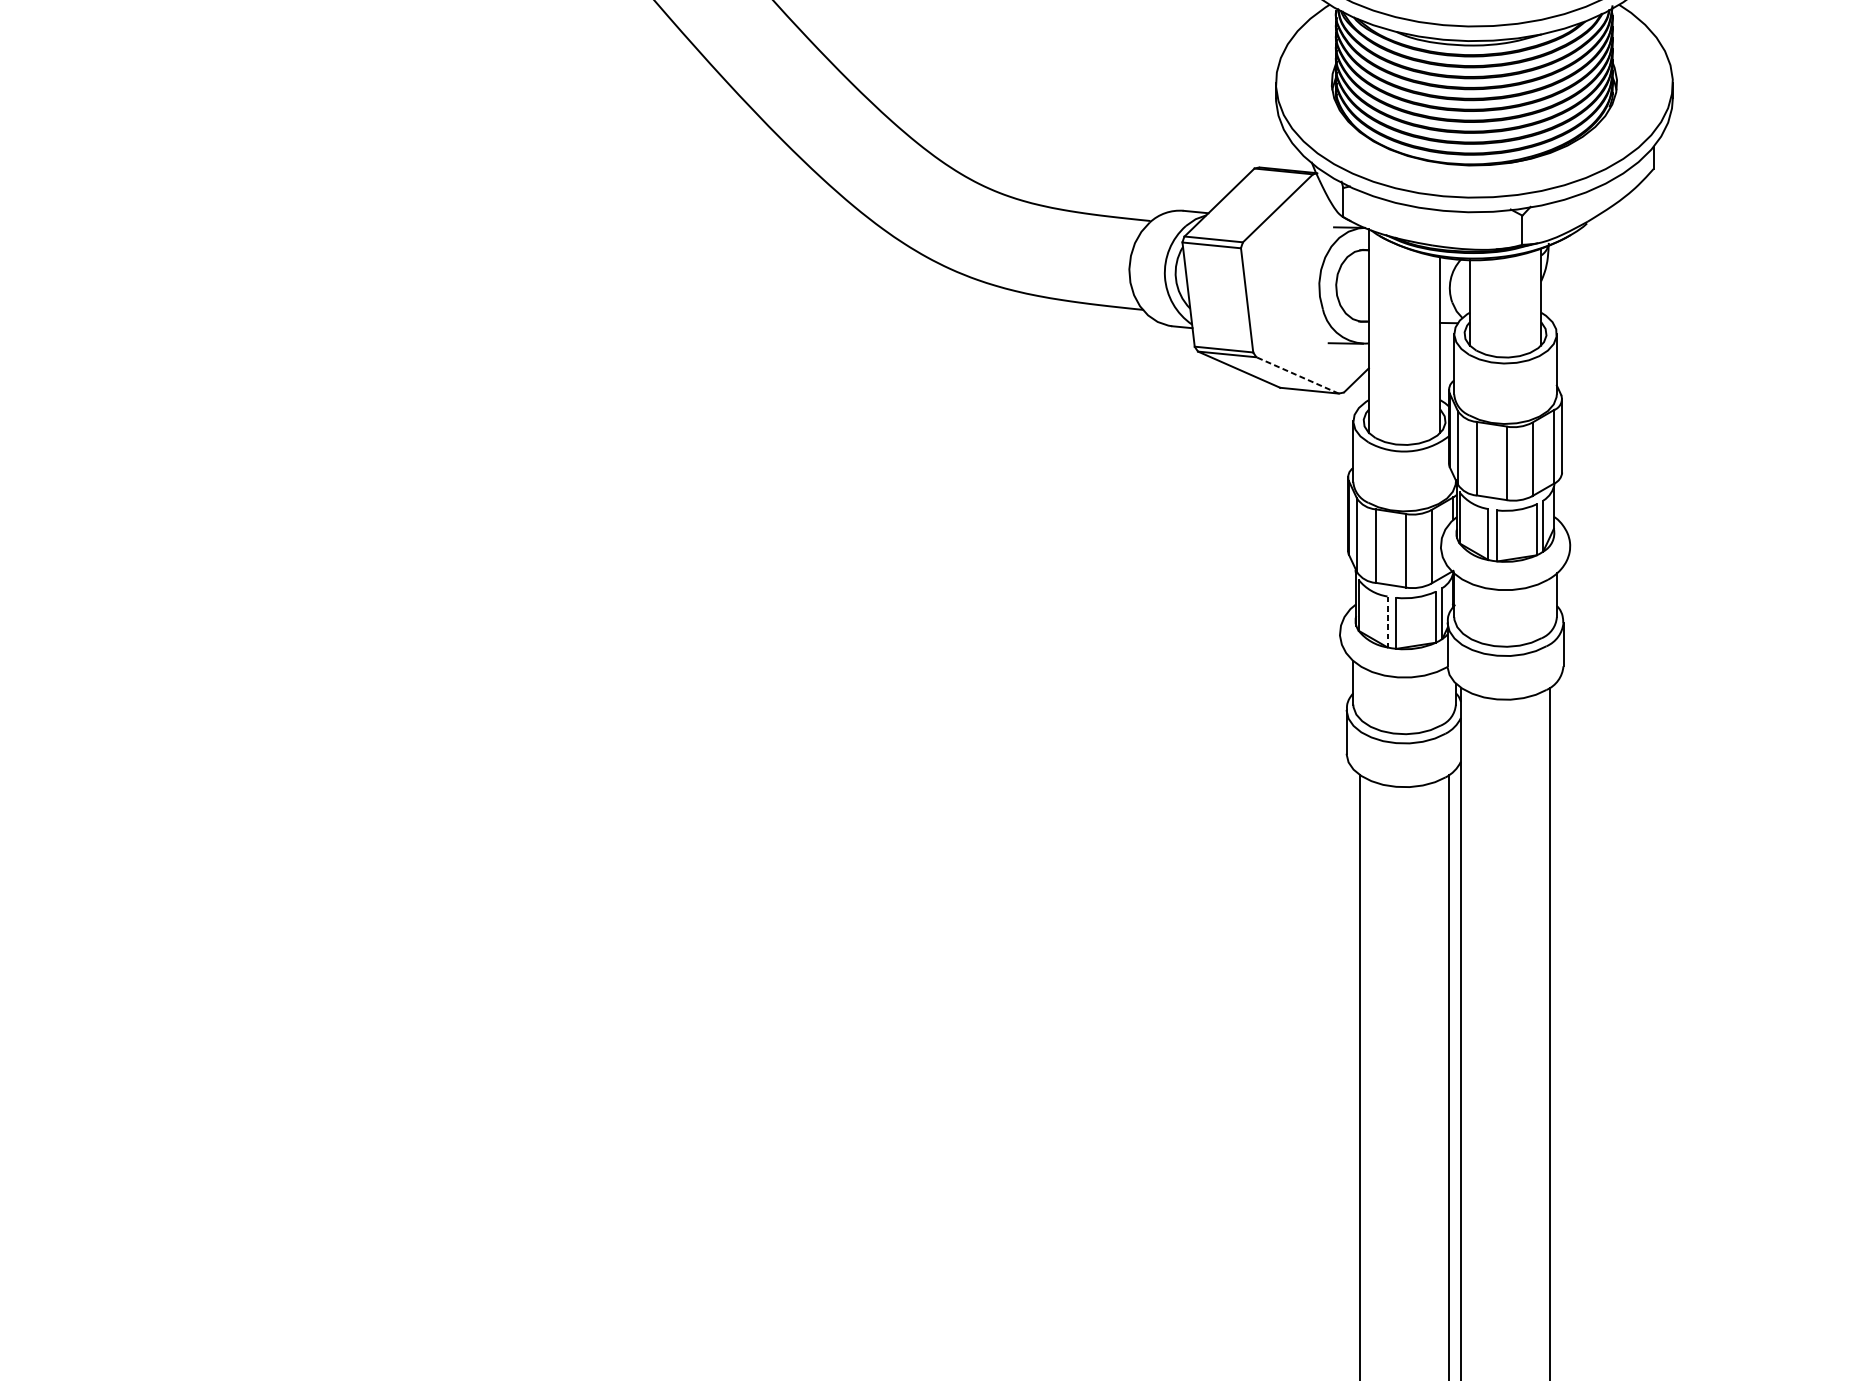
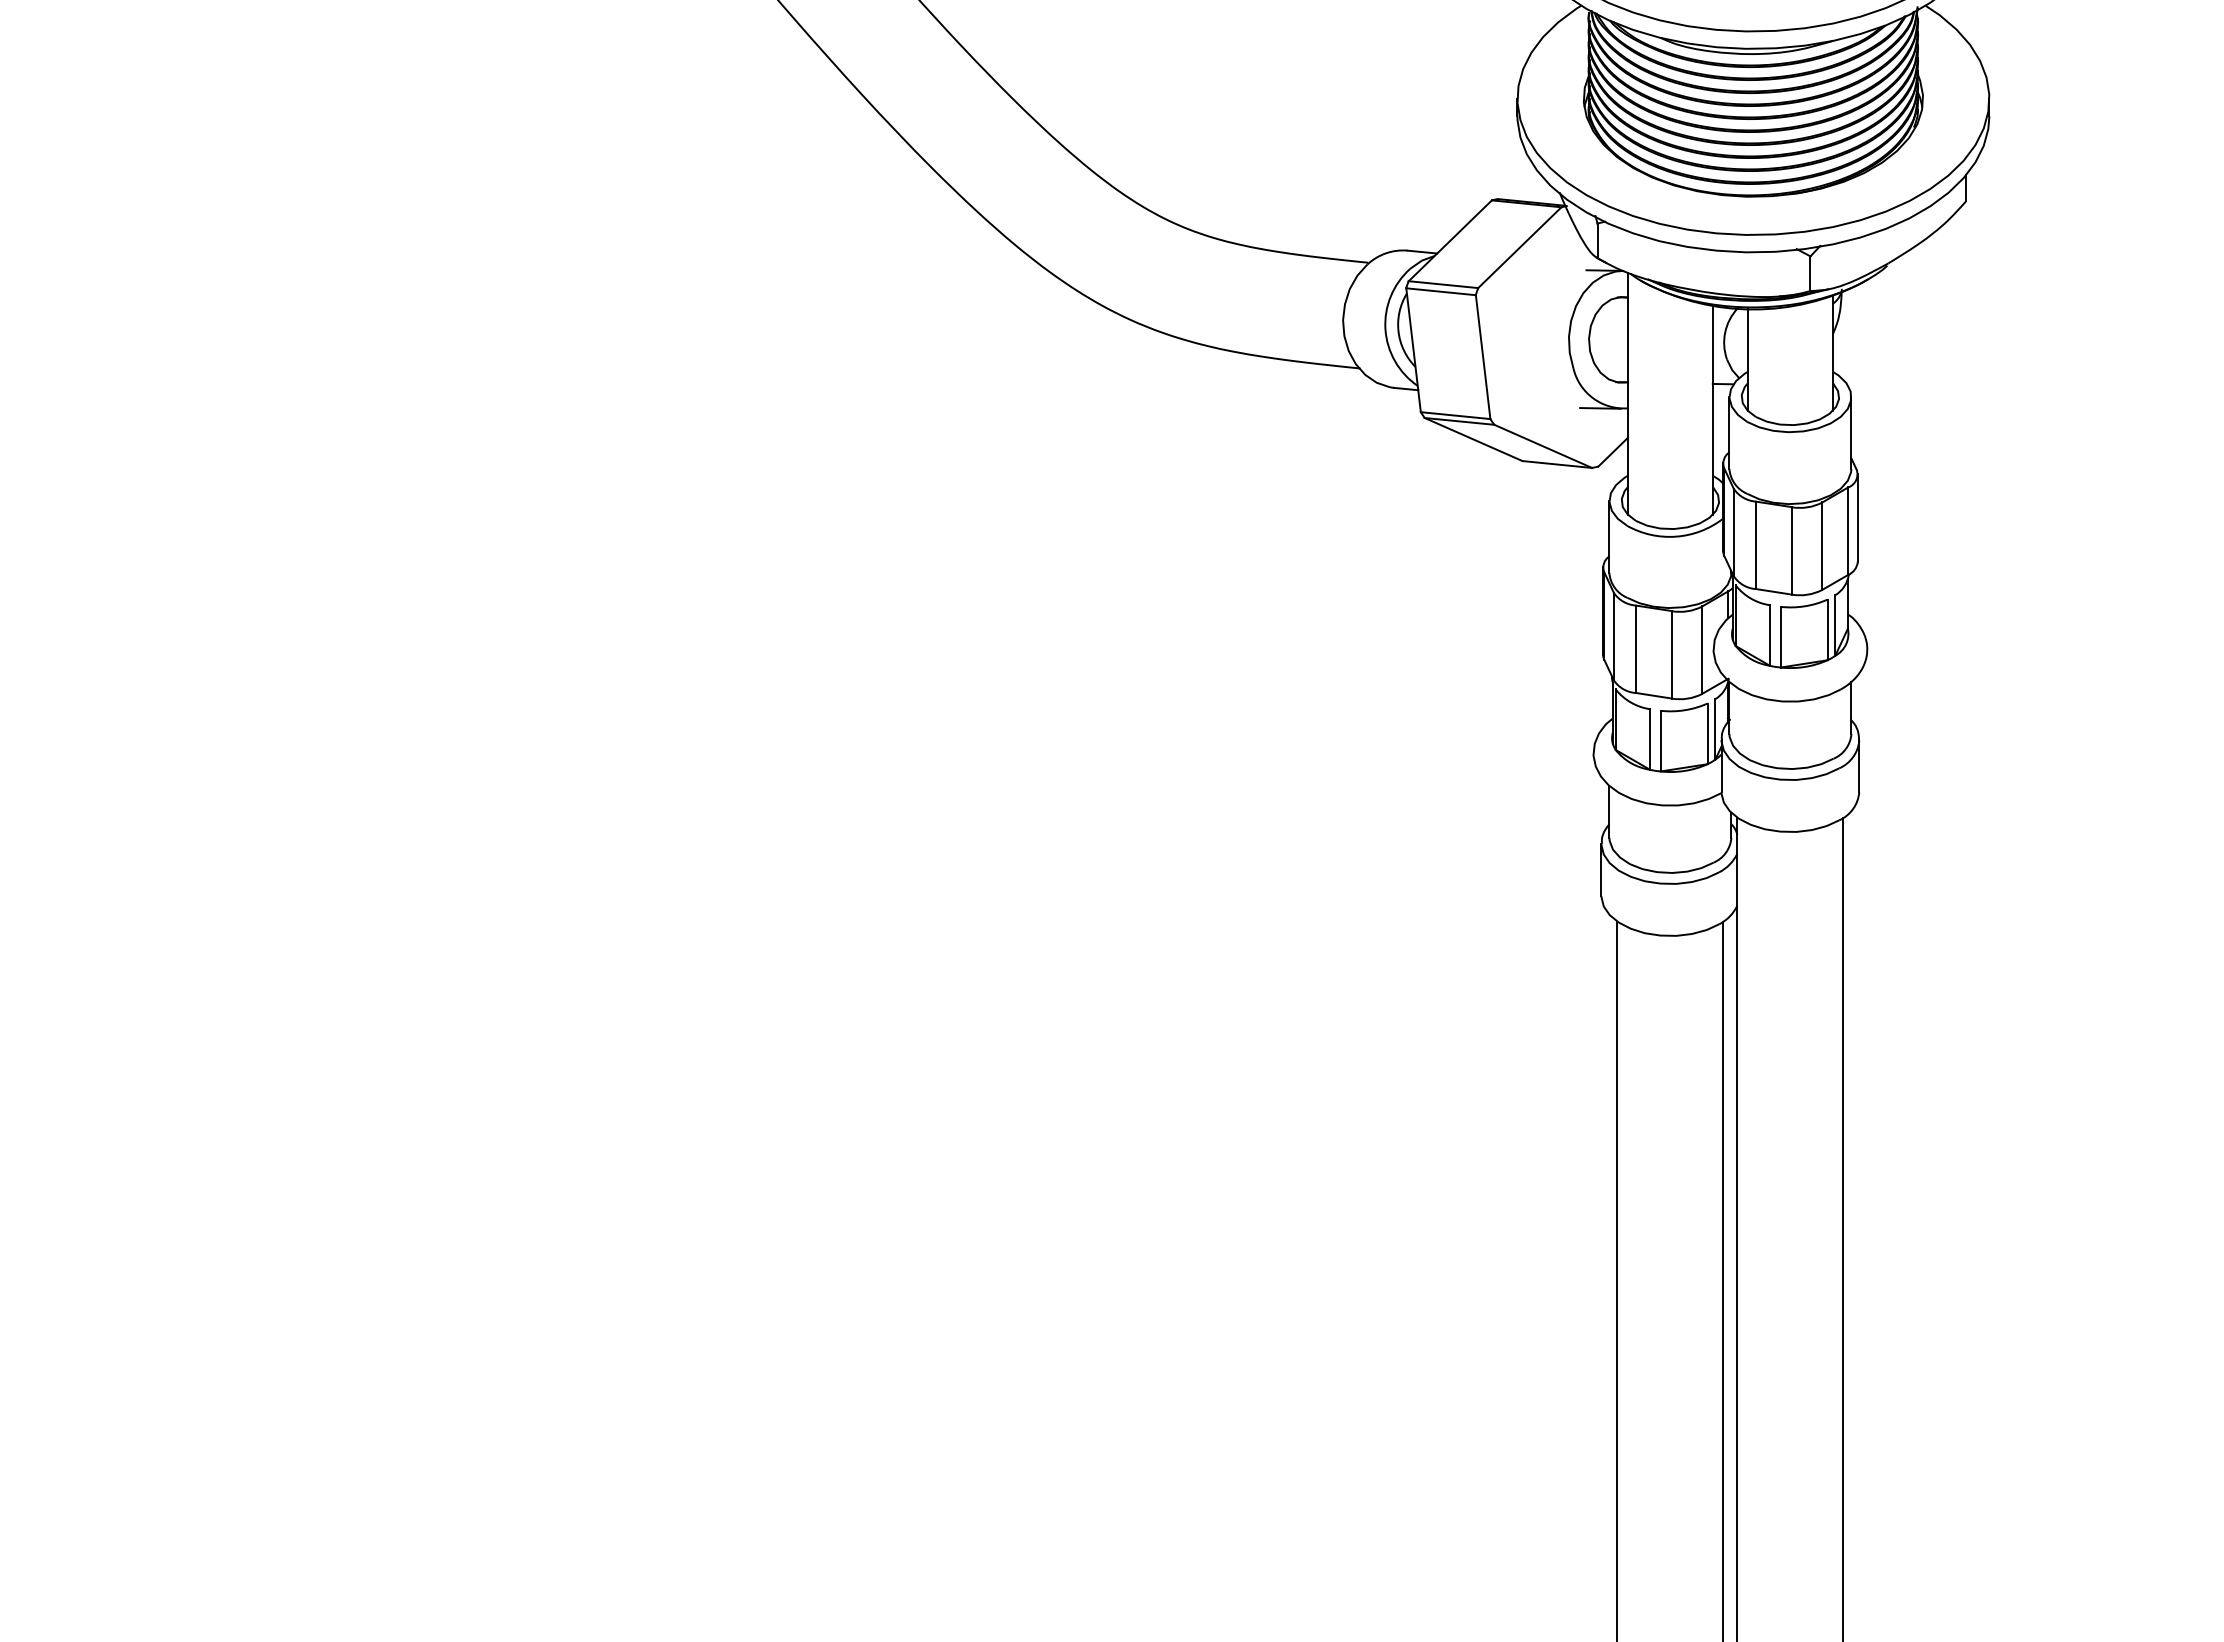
line: (1297, 375) -> (1542, 446), dashed -> solid
line: (1387, 622) -> (1650, 740), dashed -> solid

